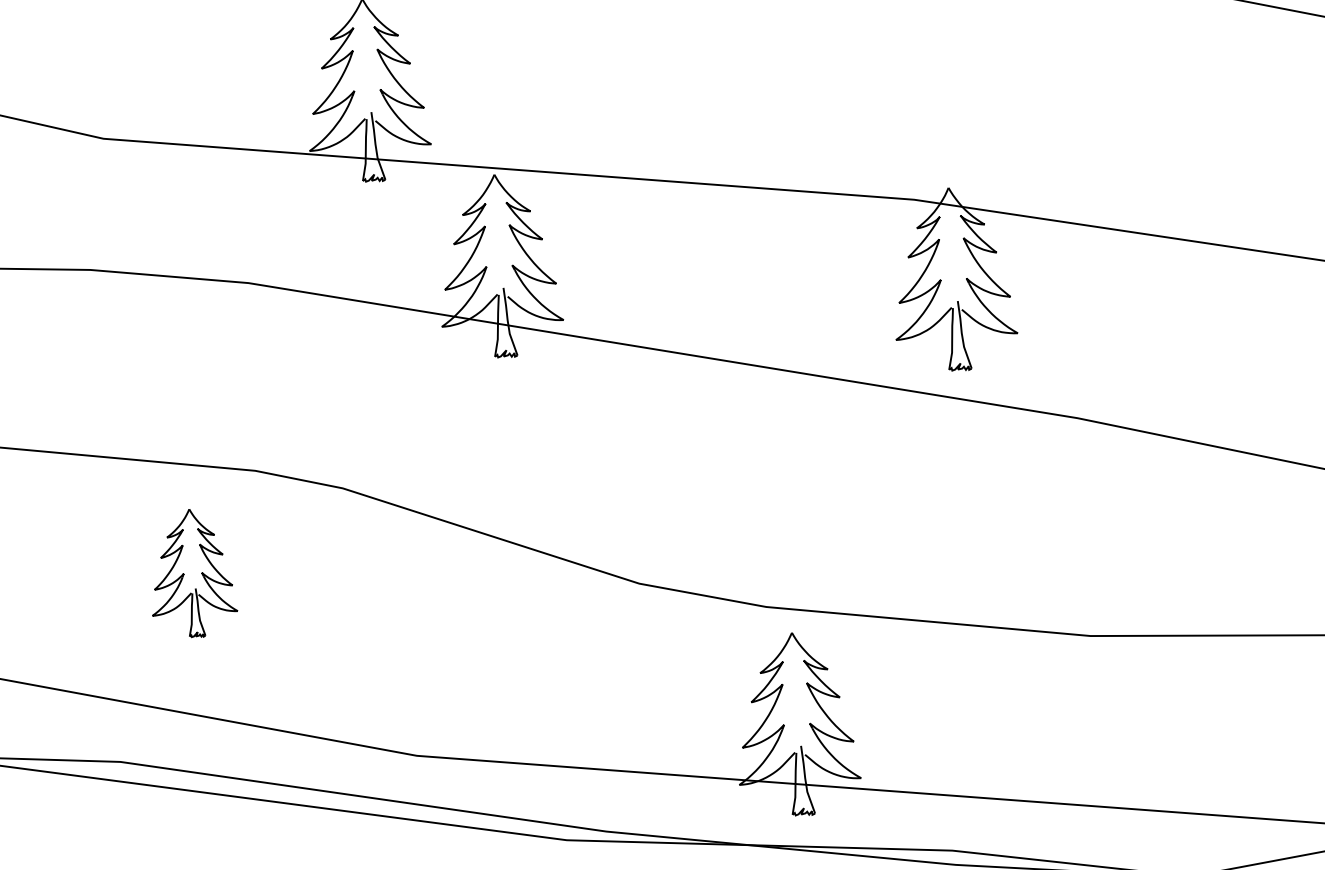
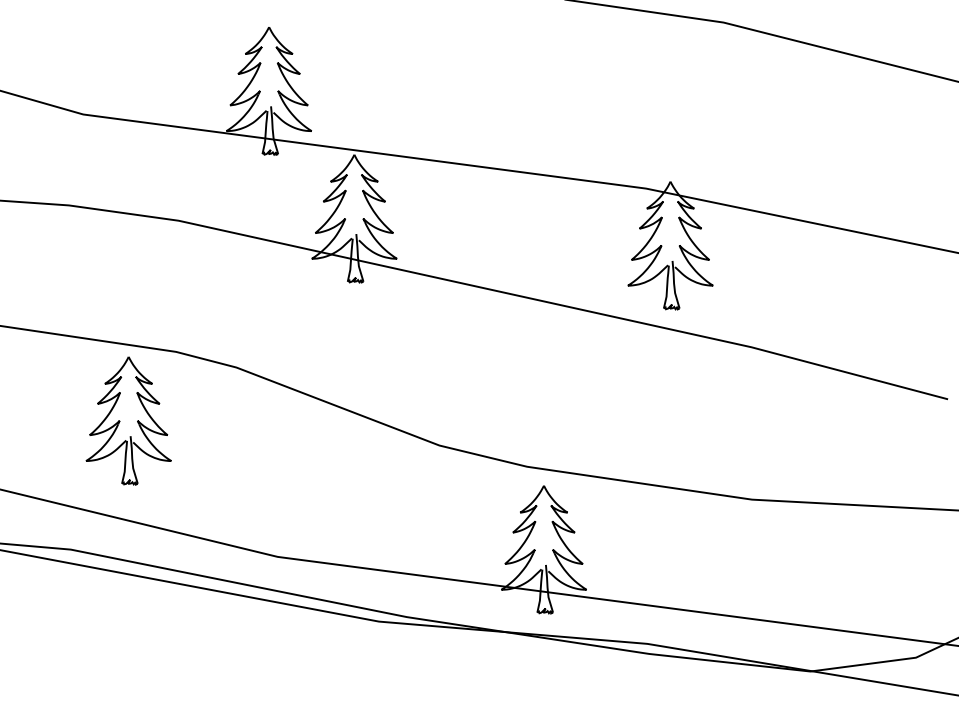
part: (192, 572) -> (128, 420), size x1.43

